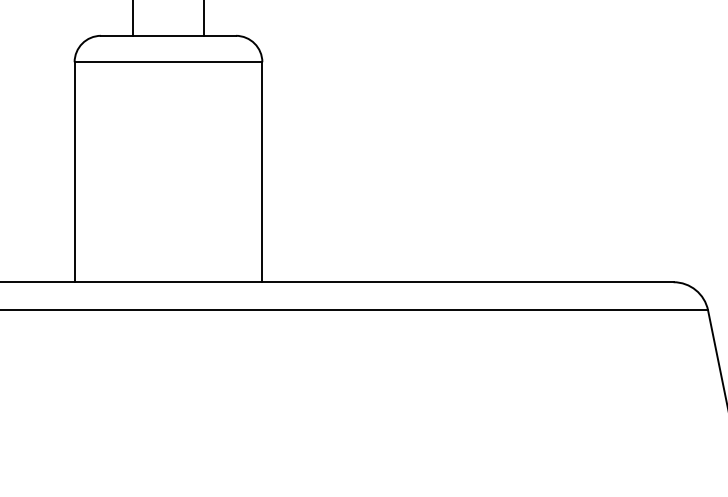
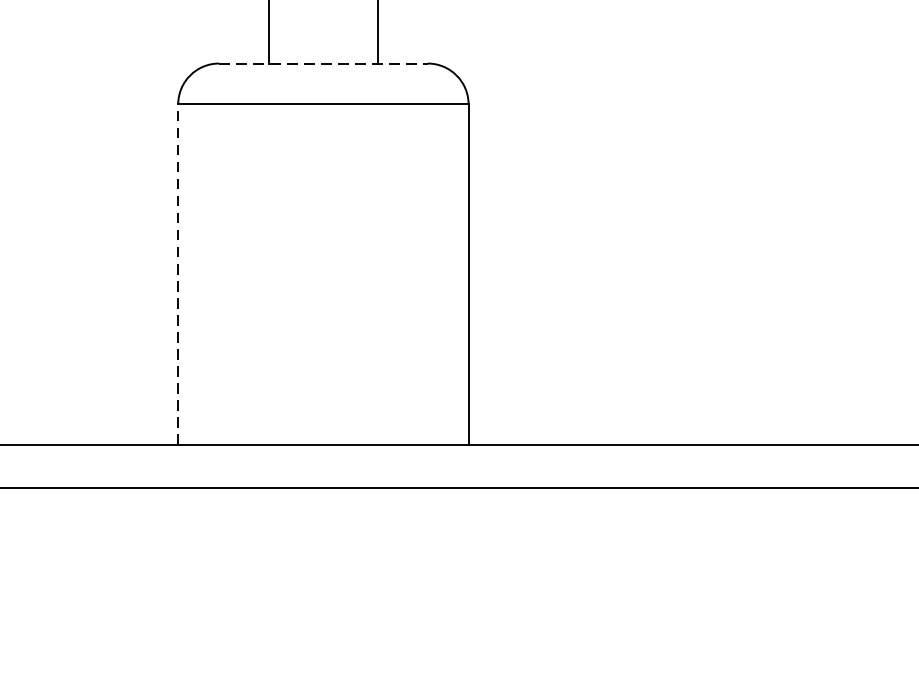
line: (168, 35) -> (323, 63), solid -> dashed
line: (74, 171) -> (178, 273), solid -> dashed

